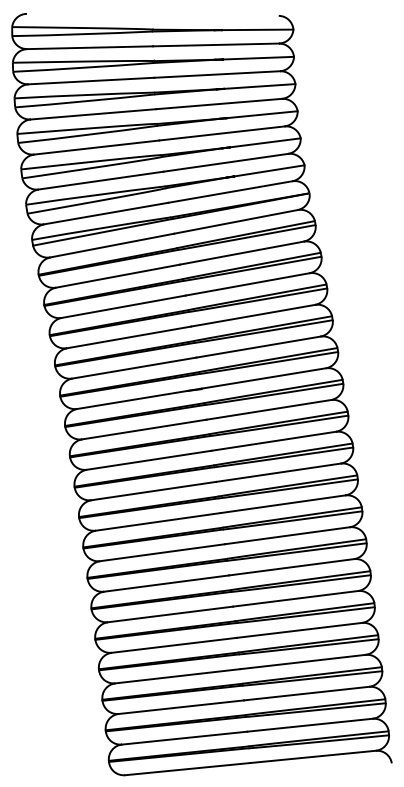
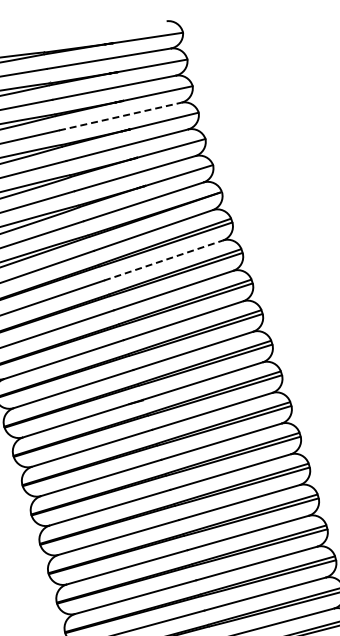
line: (219, 104) -> (120, 117), solid -> dashed
line: (241, 253) -> (163, 260), solid -> dashed

